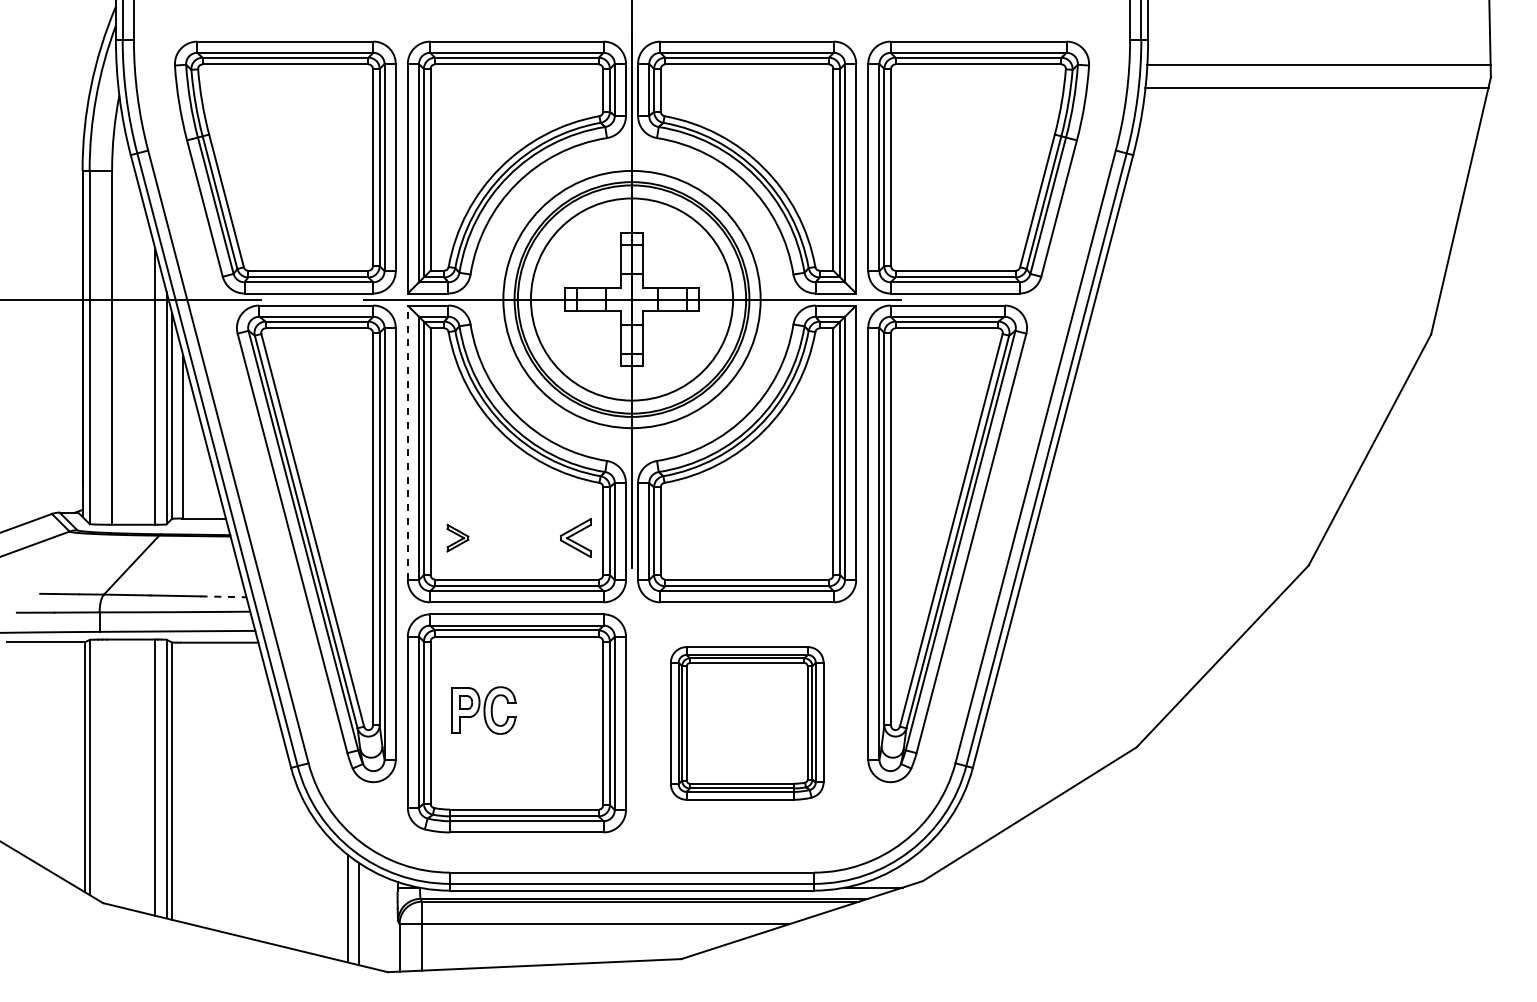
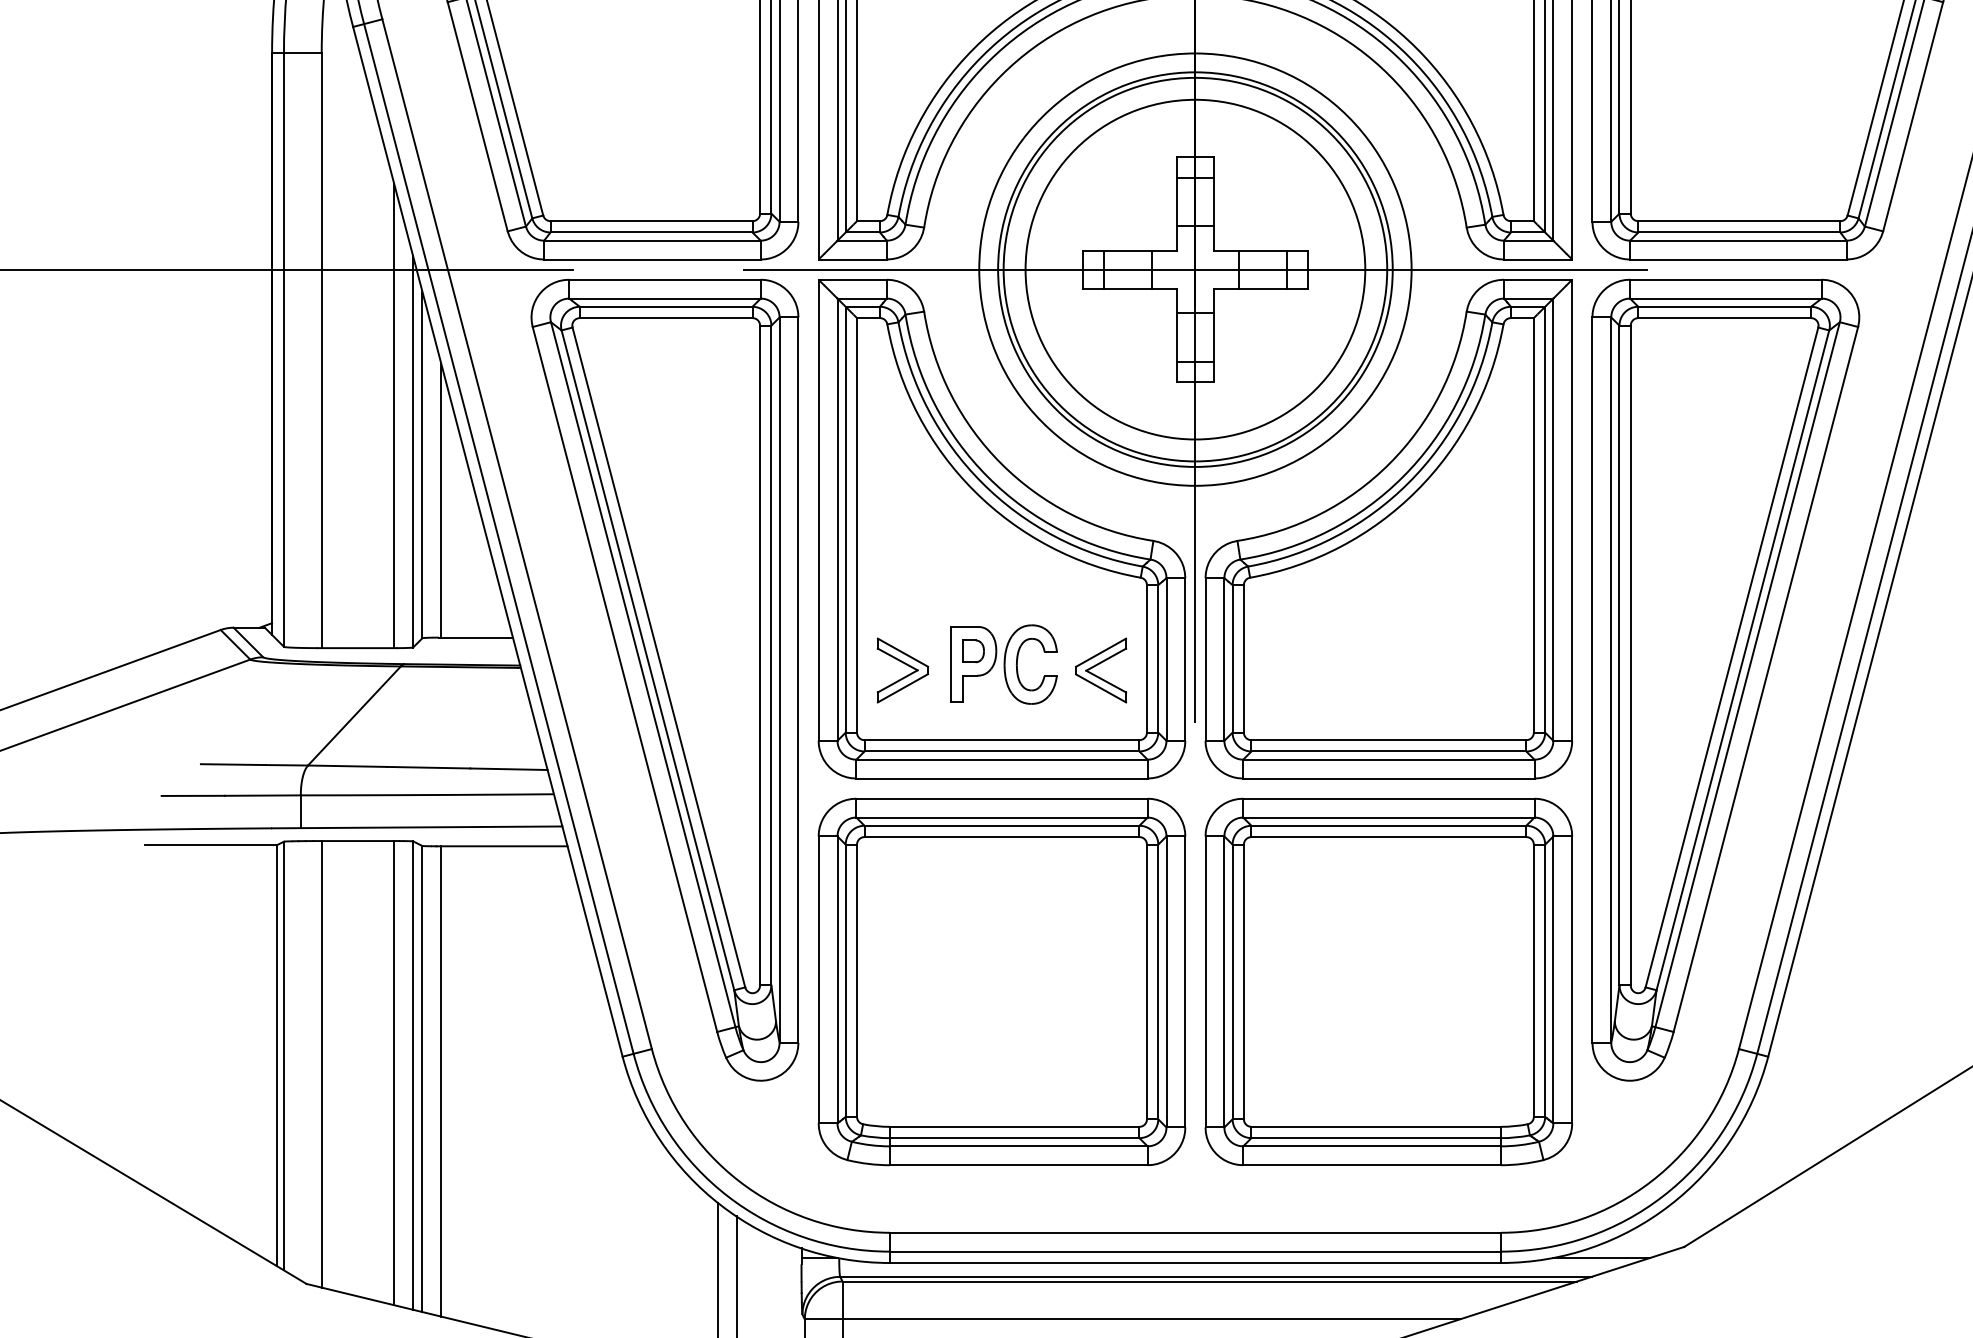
line: (407, 442) -> (818, 509), dashed -> solid
part: (457, 538) -> (902, 671), size x1.43
line: (223, 596) -> (508, 768), dashed -> solid
part: (483, 710) -> (1002, 664), moved
part: (747, 723) -> (1389, 982), size x1.43
line: (112, 772) -> (322, 1064), added
line: (183, 782) -> (441, 1081), added

